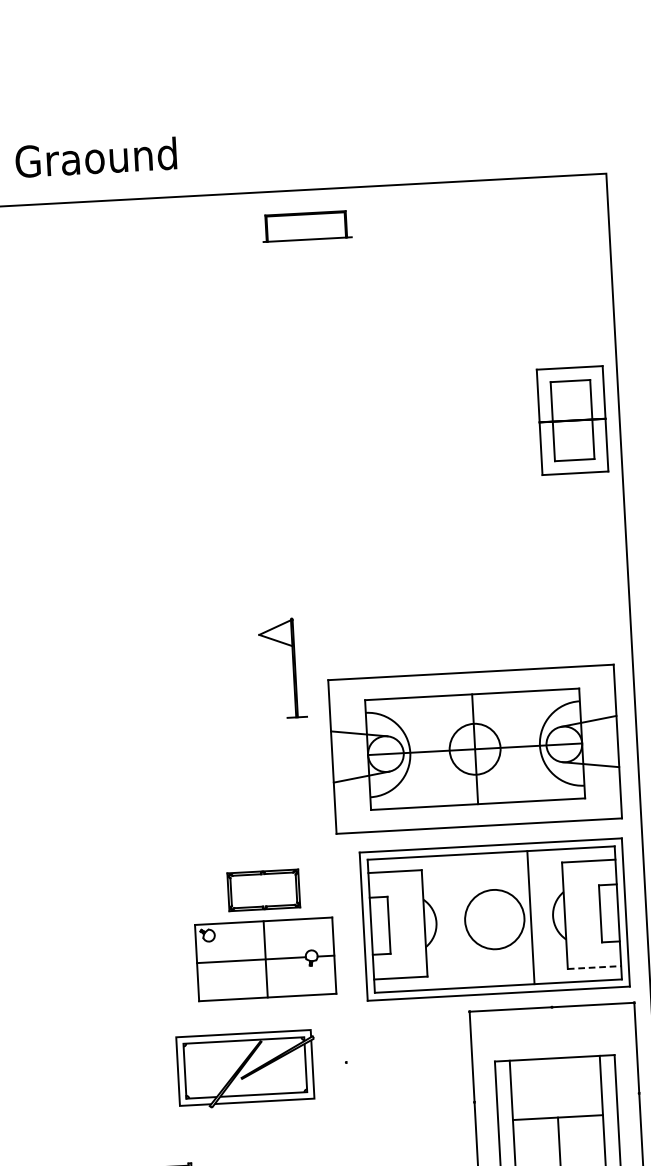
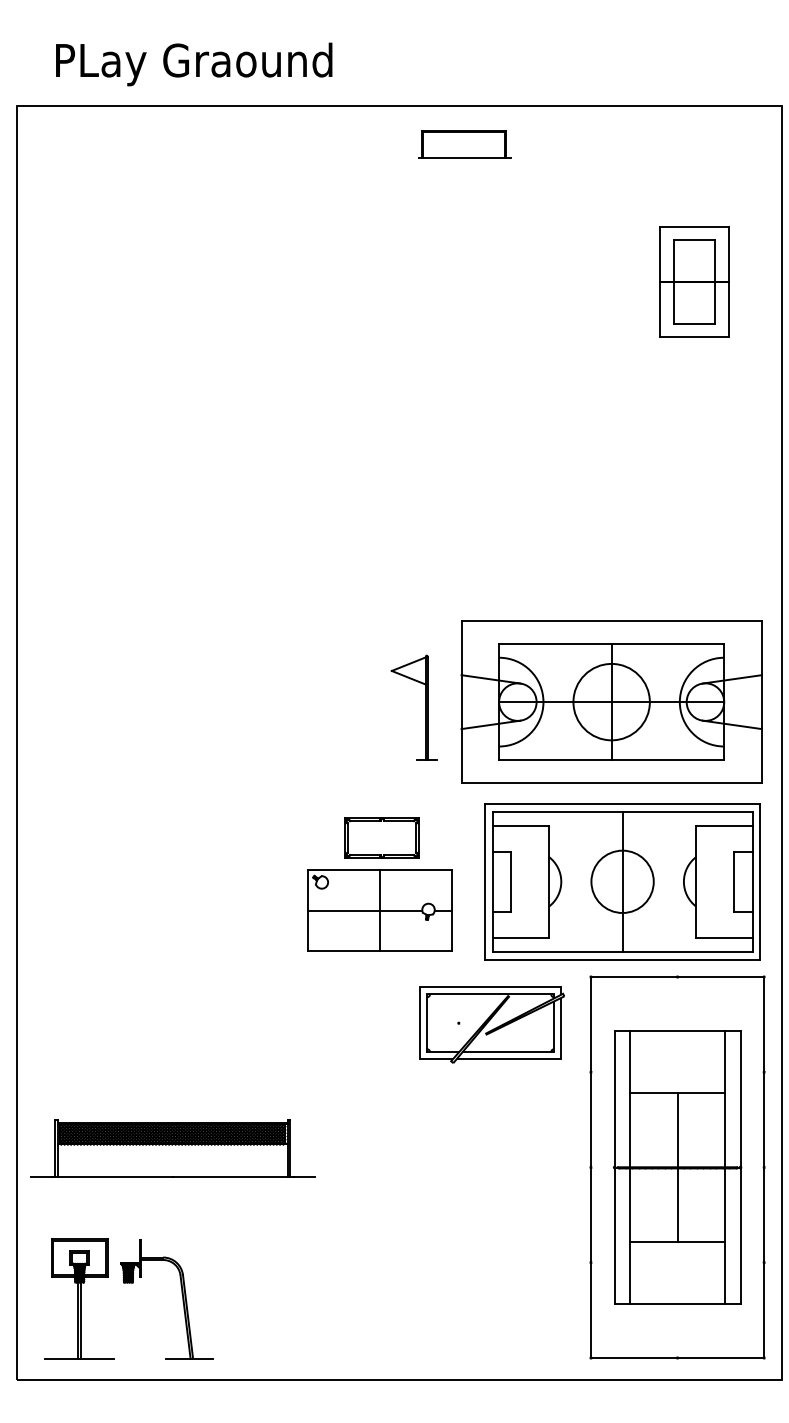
part: (572, 420) -> (694, 281), moved
part: (293, 667) -> (425, 707), moved
circle: (474, 748) -> (611, 701), size x1.43
line: (530, 917) -> (622, 881), moved
line: (594, 967) -> (724, 937), dashed -> solid
part: (246, 1069) -> (491, 1024), moved

